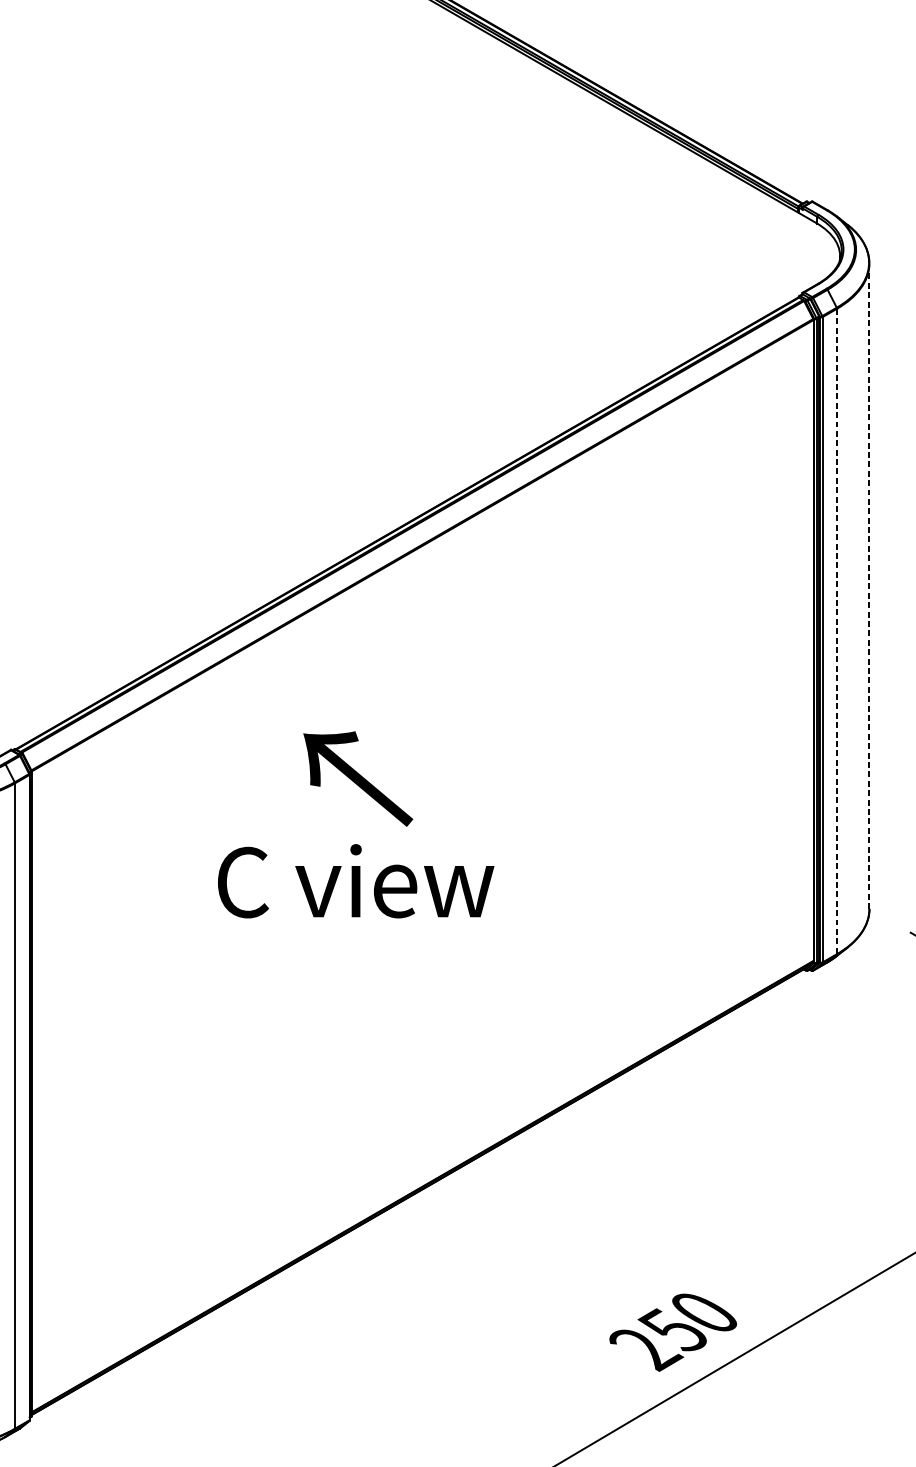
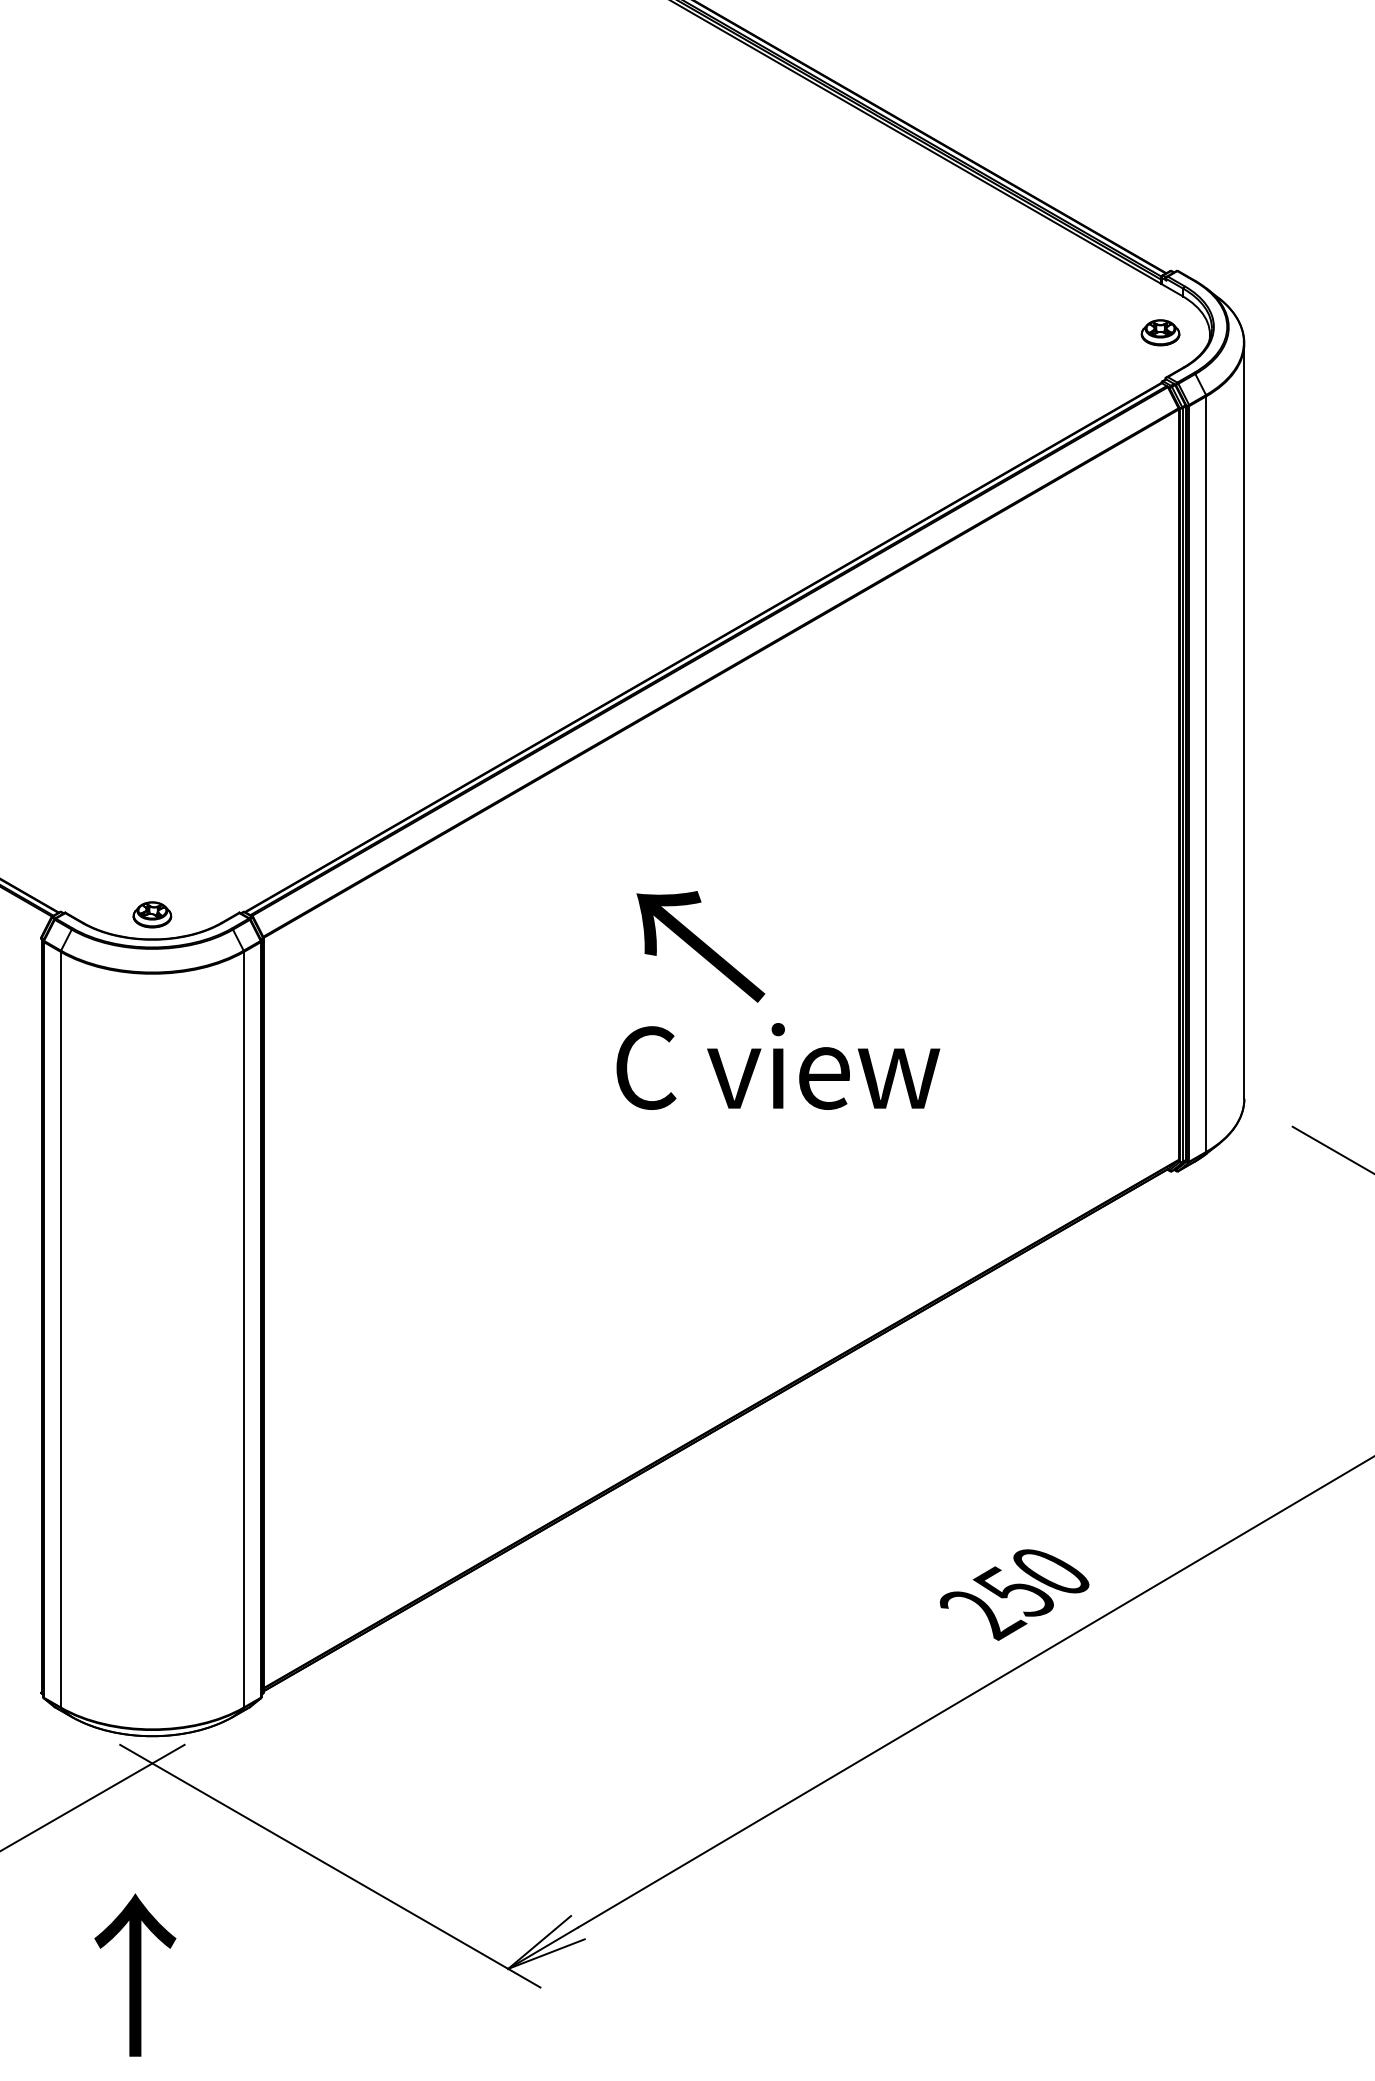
part: (797, 254) -> (1160, 332), added
line: (869, 586) -> (1244, 721), dashed -> solid
line: (837, 631) -> (1206, 774), dashed -> solid
text: (357, 778) -> (700, 946), moved
text: (356, 881) -> (778, 1066), moved

